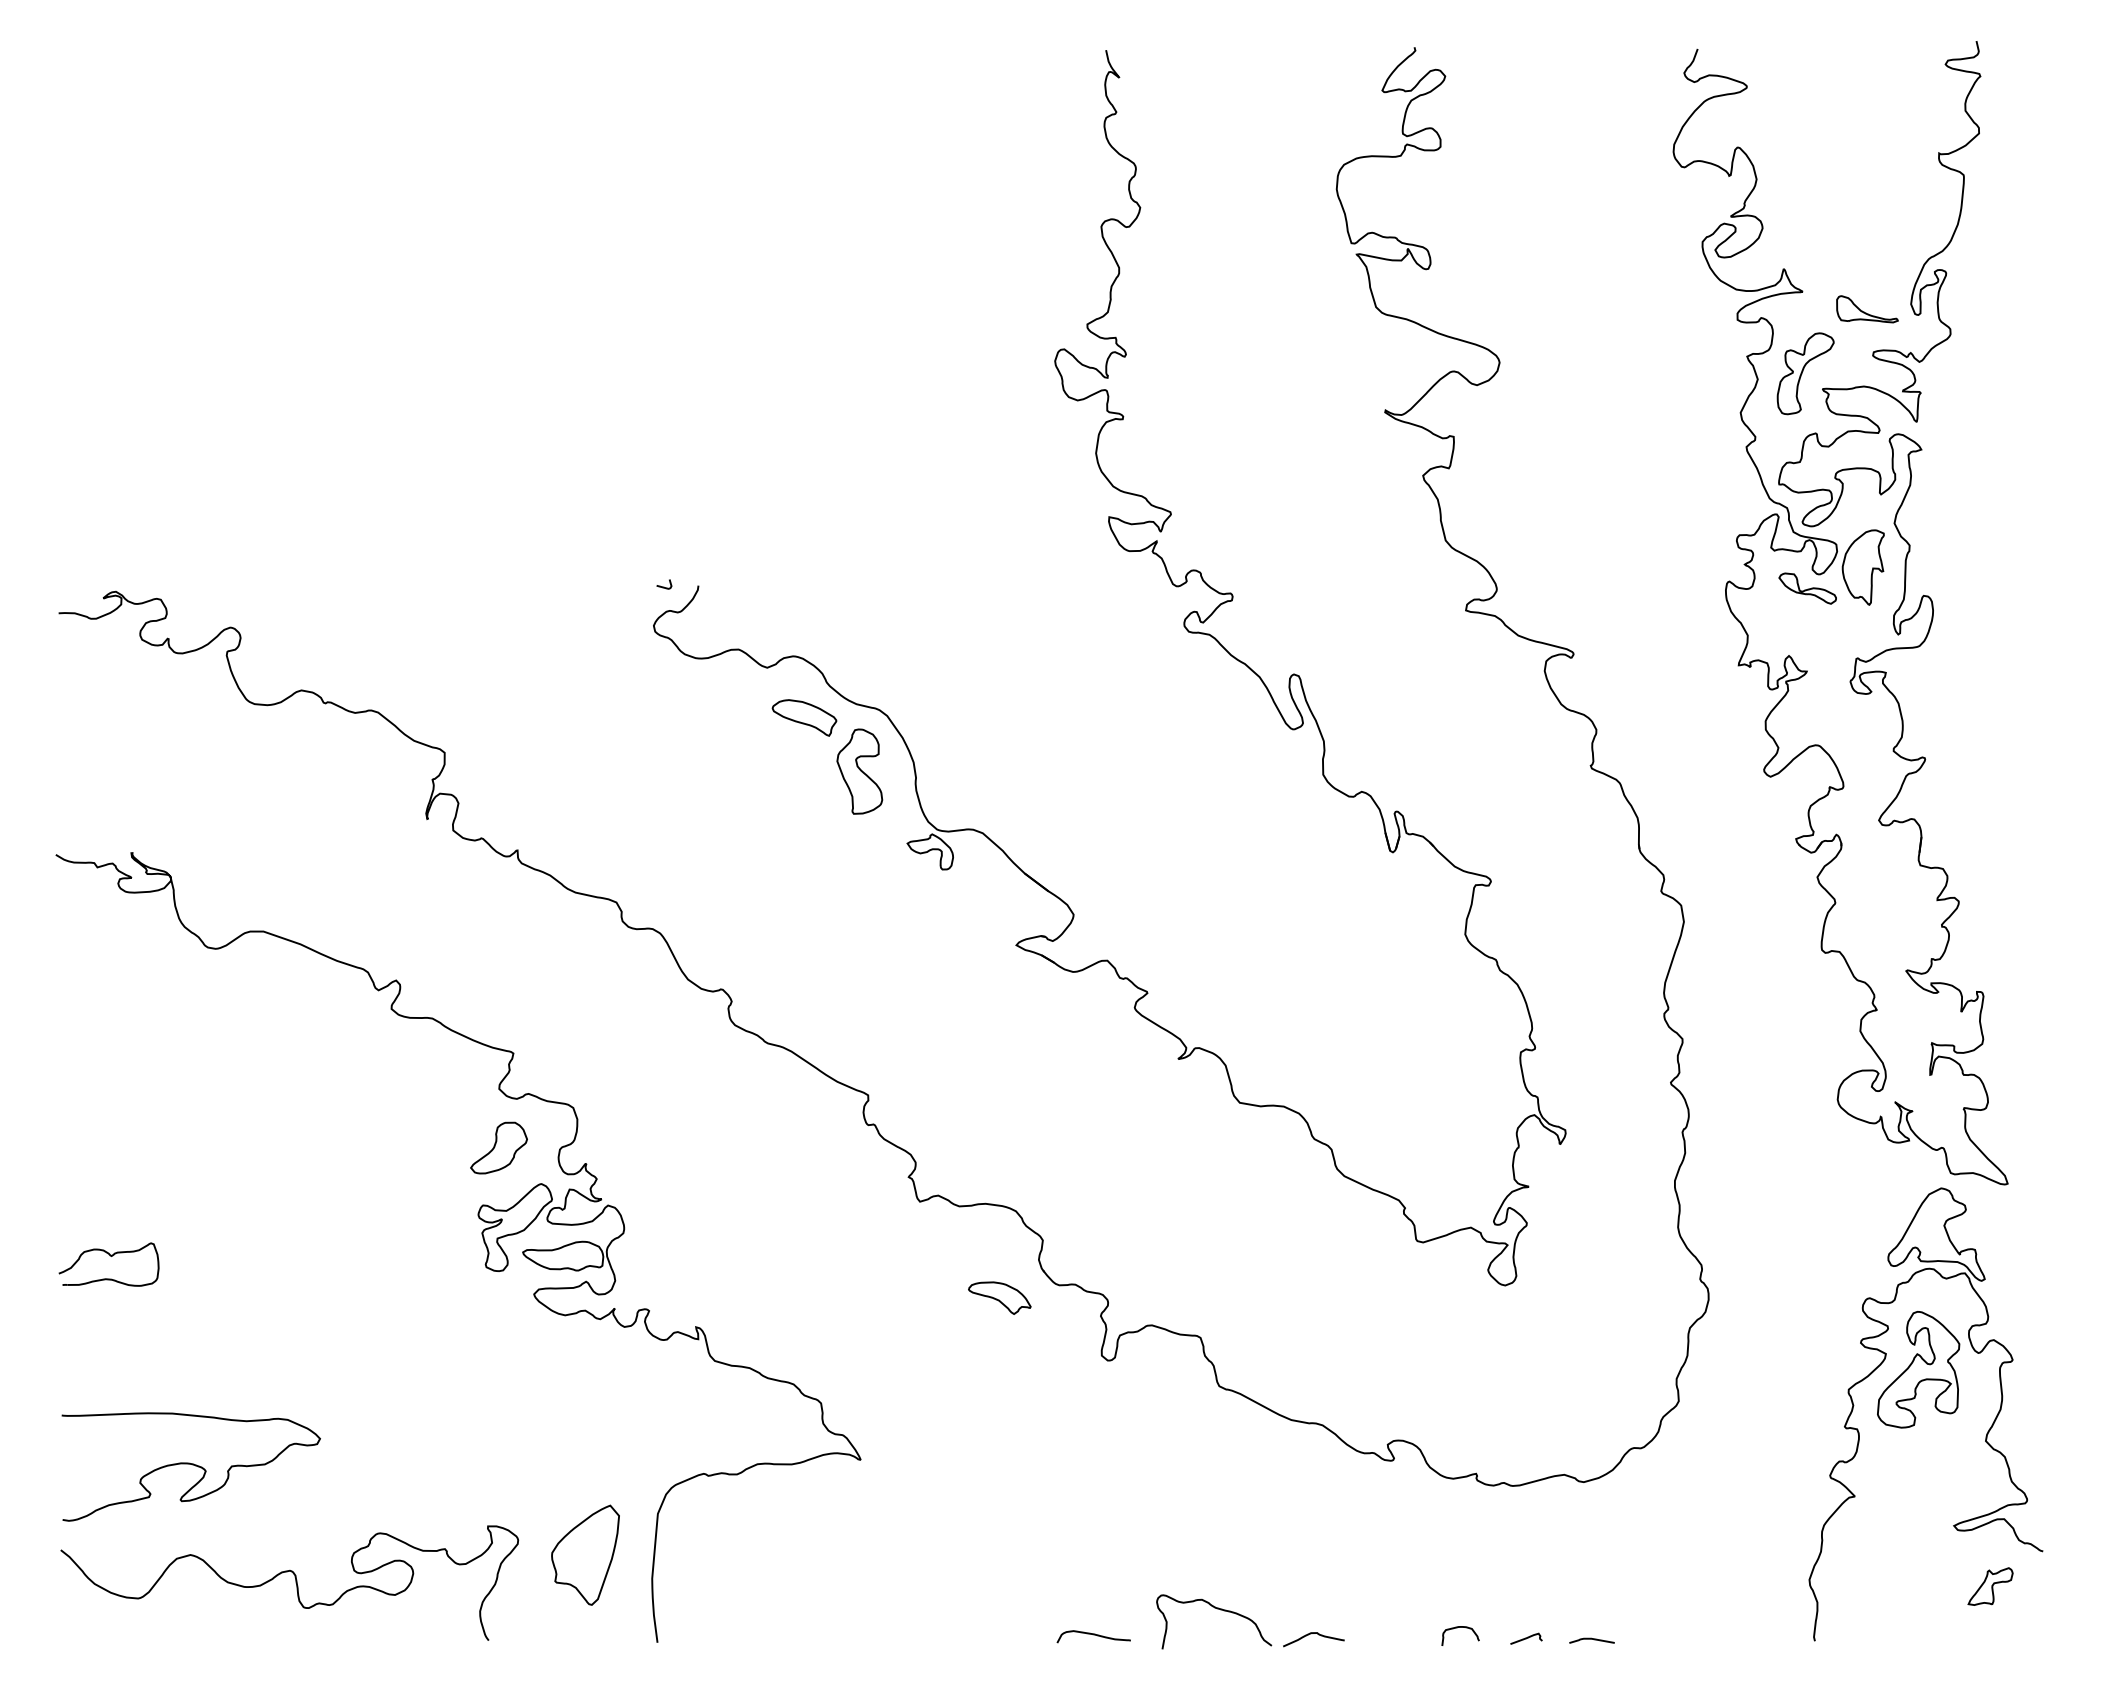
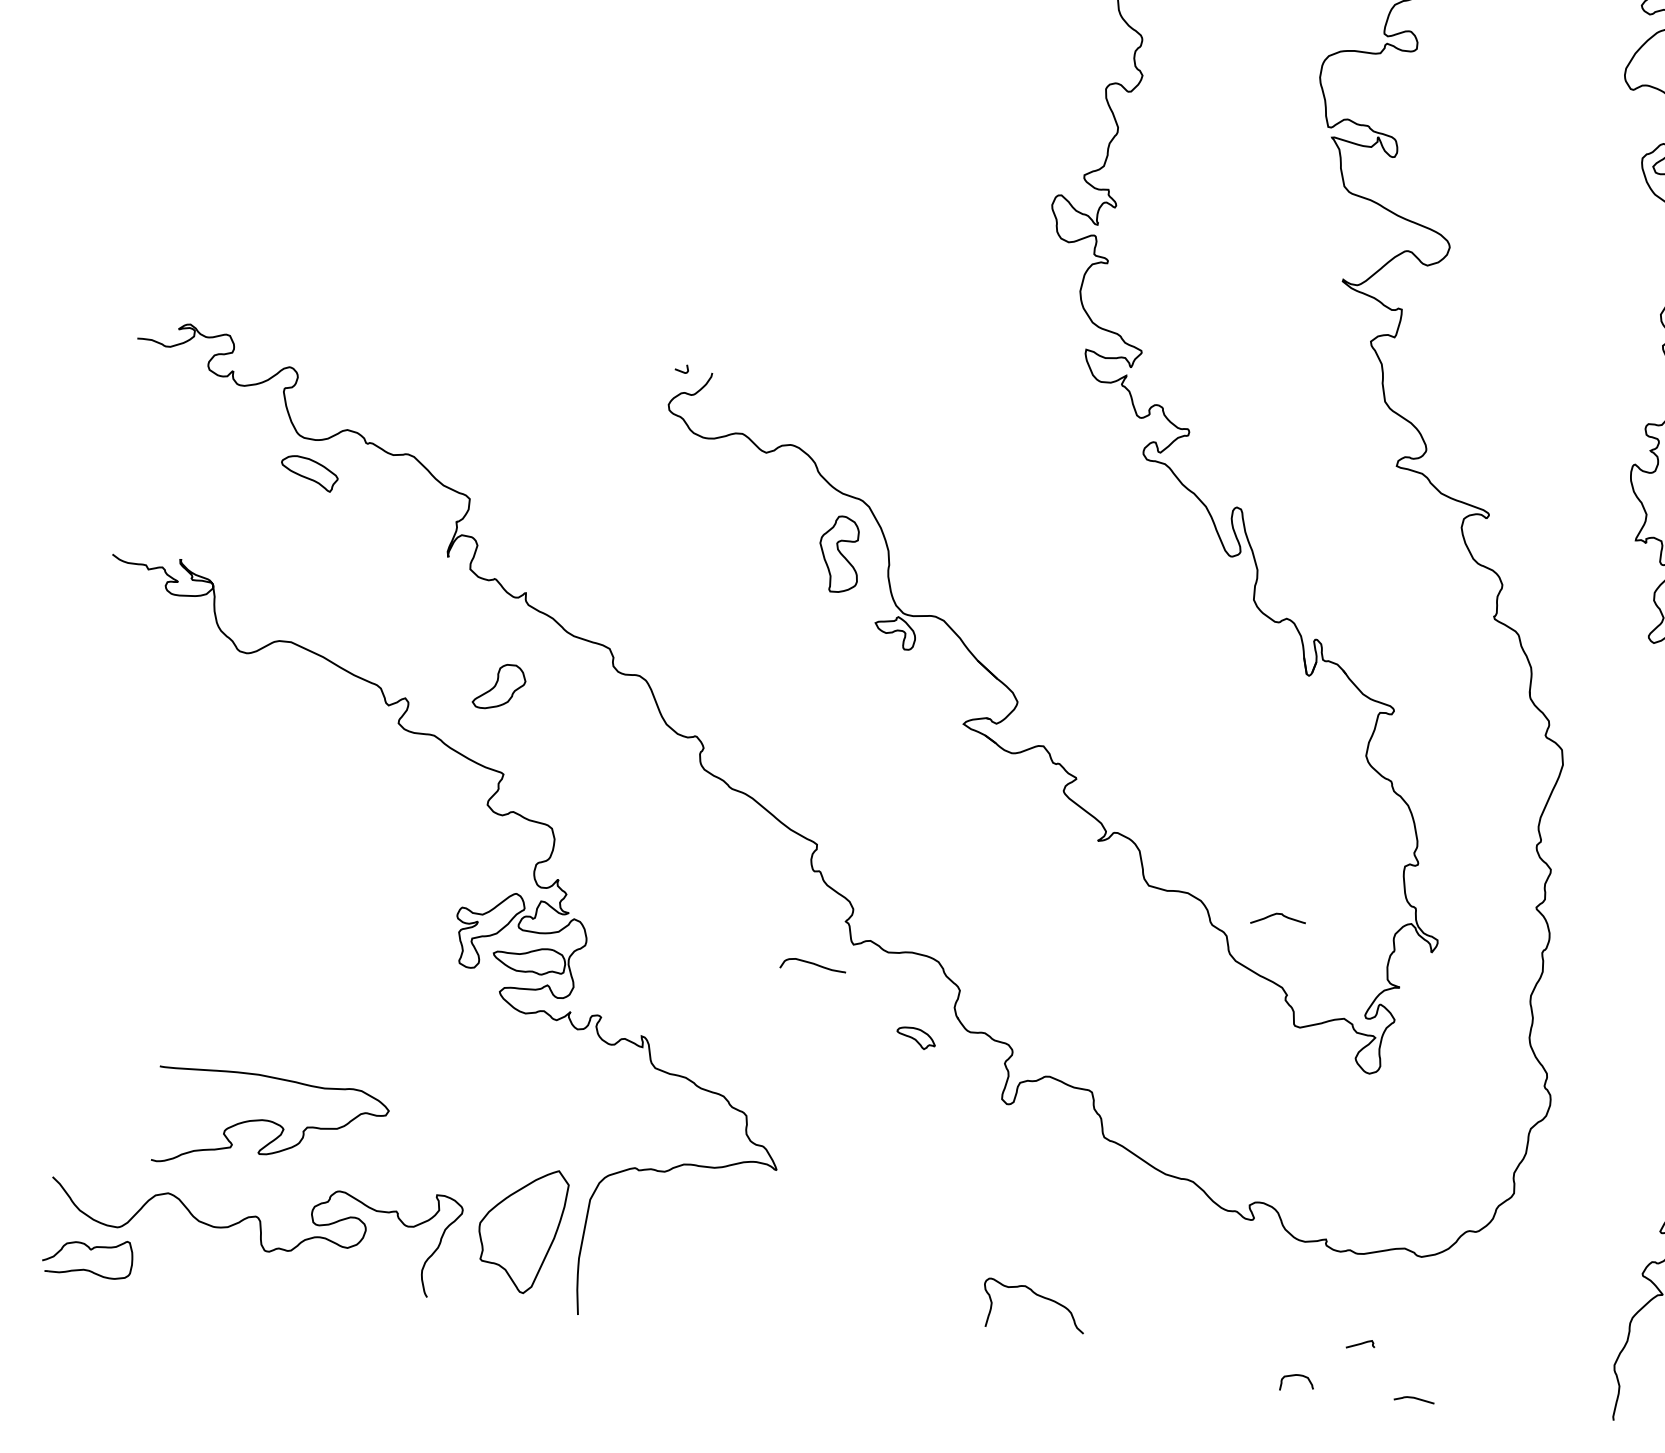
part: (804, 717) -> (309, 473), moved
part: (498, 1147) -> (499, 686), moved
part: (110, 1256) -> (90, 1249), moved
part: (999, 1297) -> (915, 1037), size x0.7
curve: (190, 1464) -> (270, 1122), moved
part: (585, 1554) -> (521, 1229), size x1.4
curve: (1217, 1609) -> (1038, 1296), moved
curve: (1311, 1634) -> (1276, 914), moved
curve: (1093, 1635) -> (813, 964), moved
curve: (1526, 1638) -> (1360, 1344), moved

